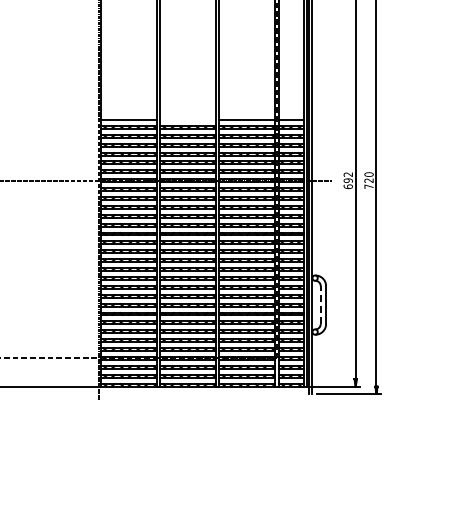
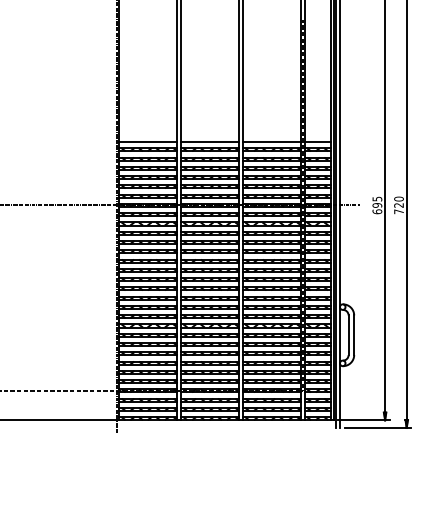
line: (187, 119) -> (209, 141), added
text: (347, 174) -> (376, 198), 692 -> 695
line: (320, 305) -> (348, 335), dashed -> solid

